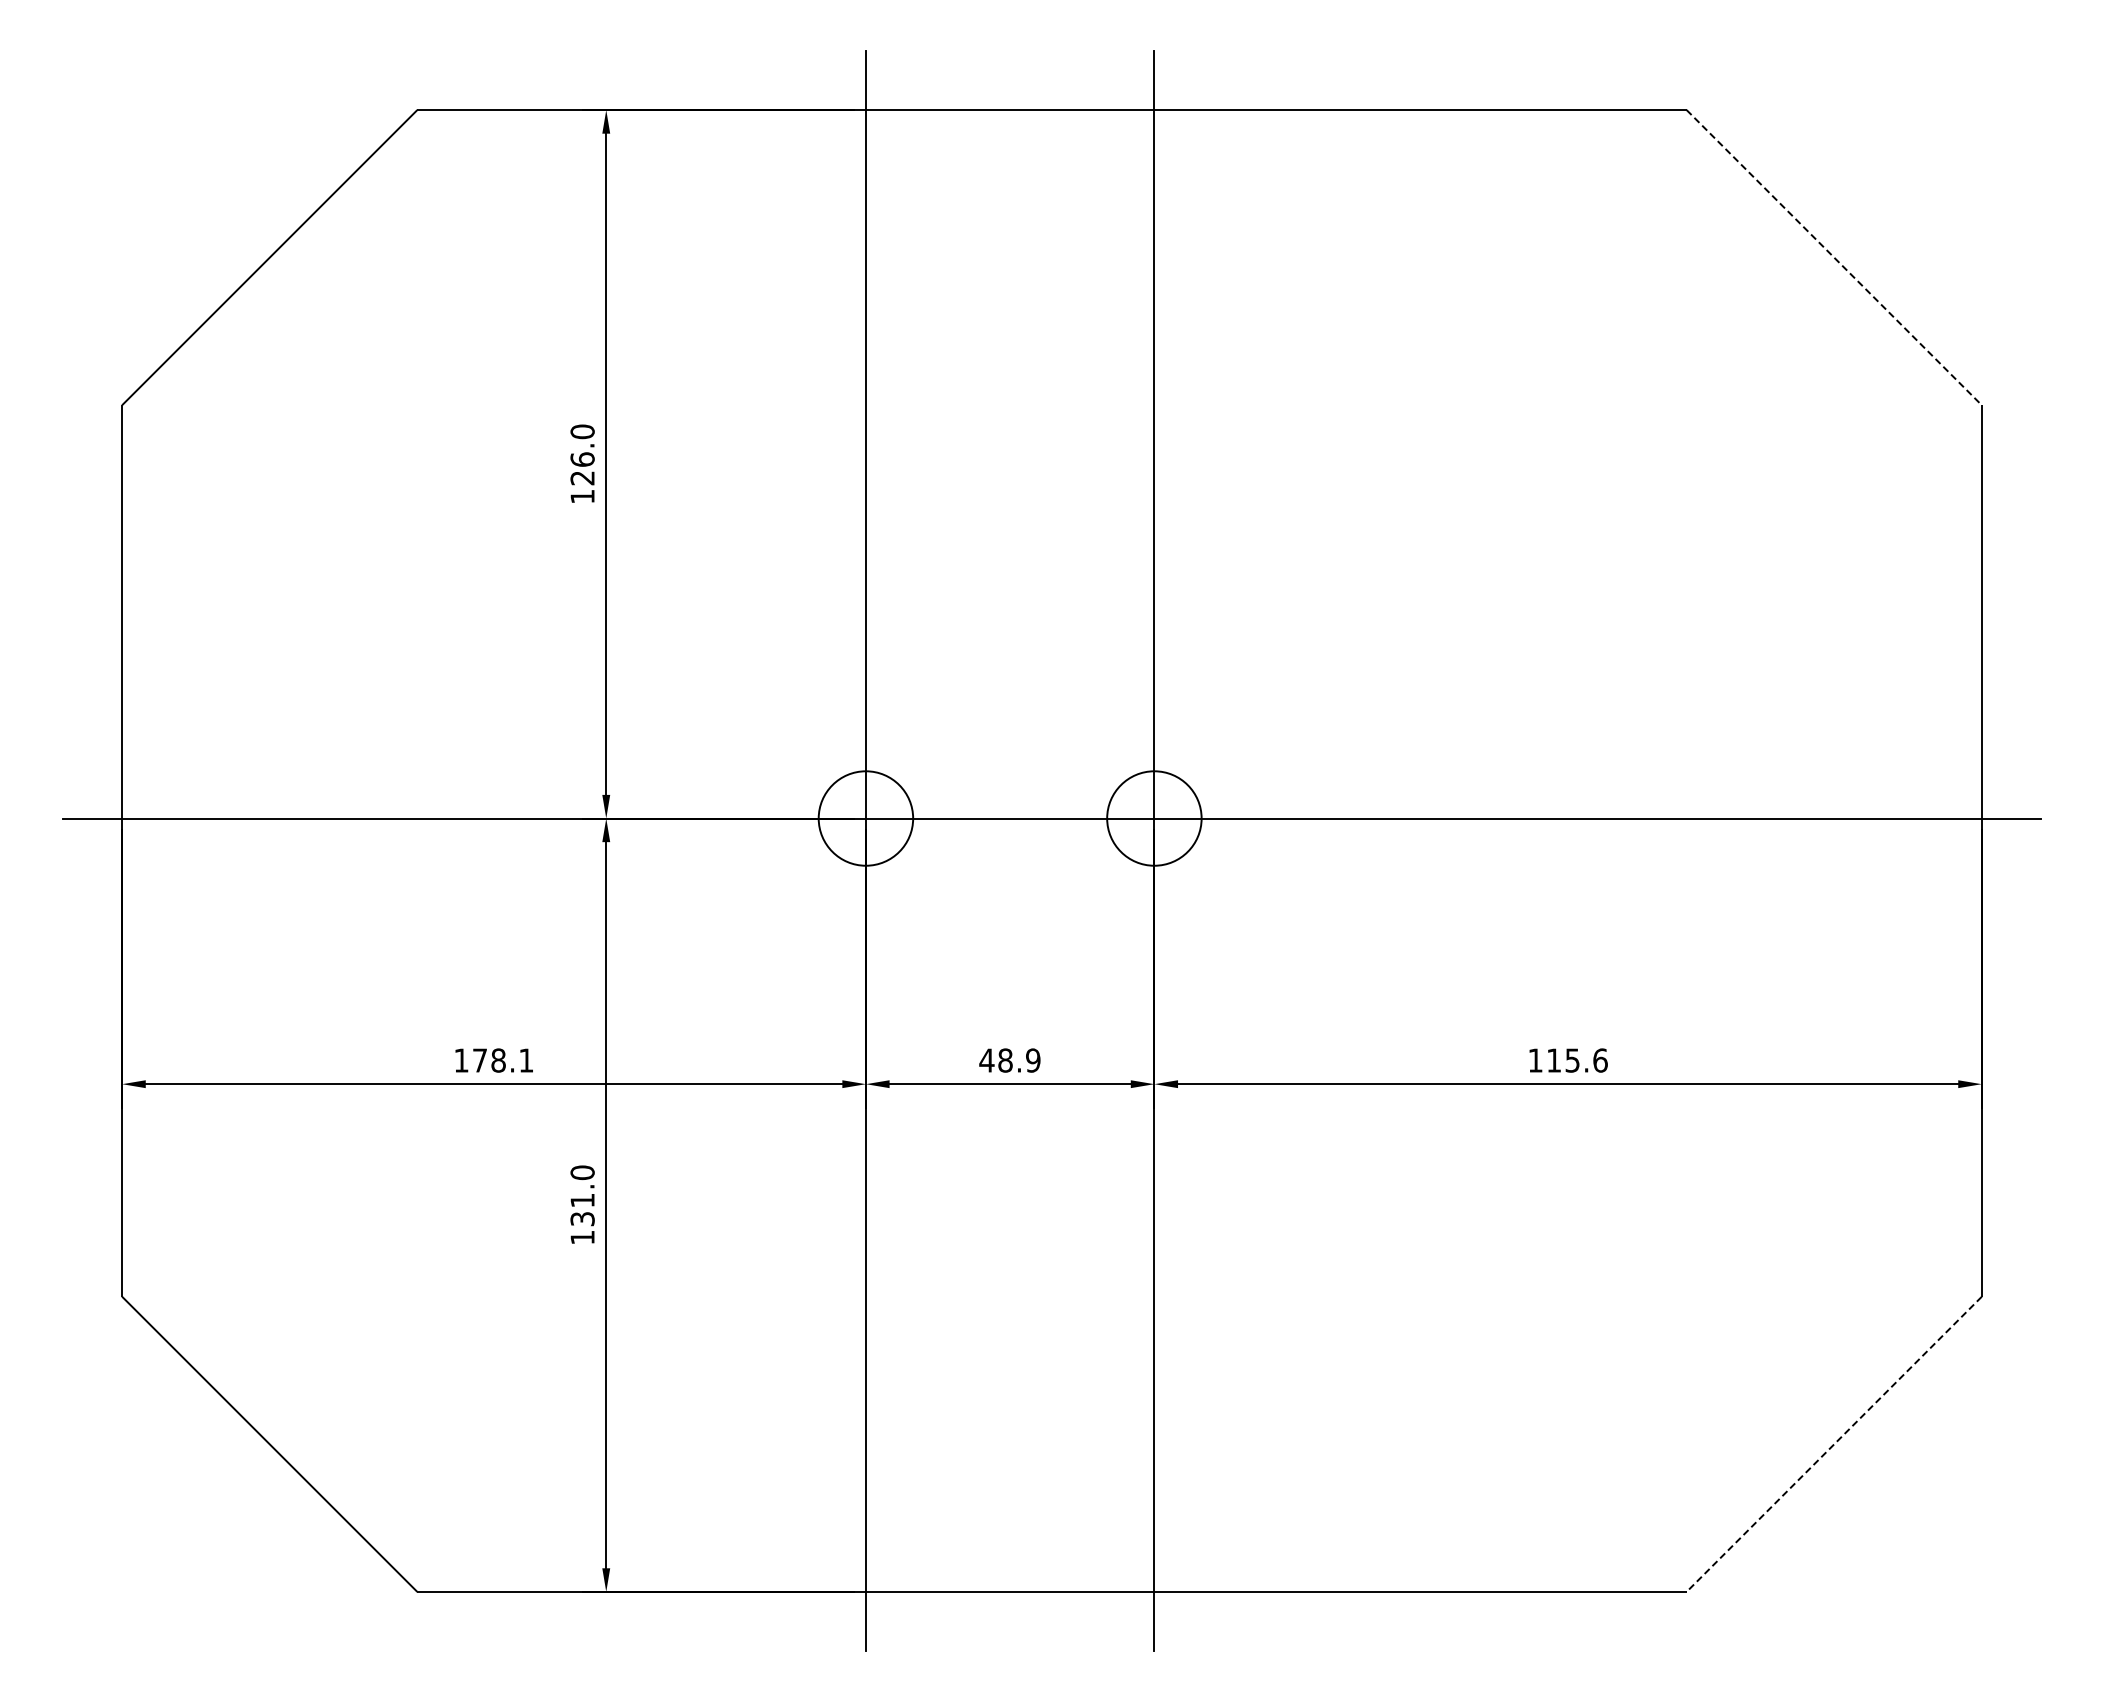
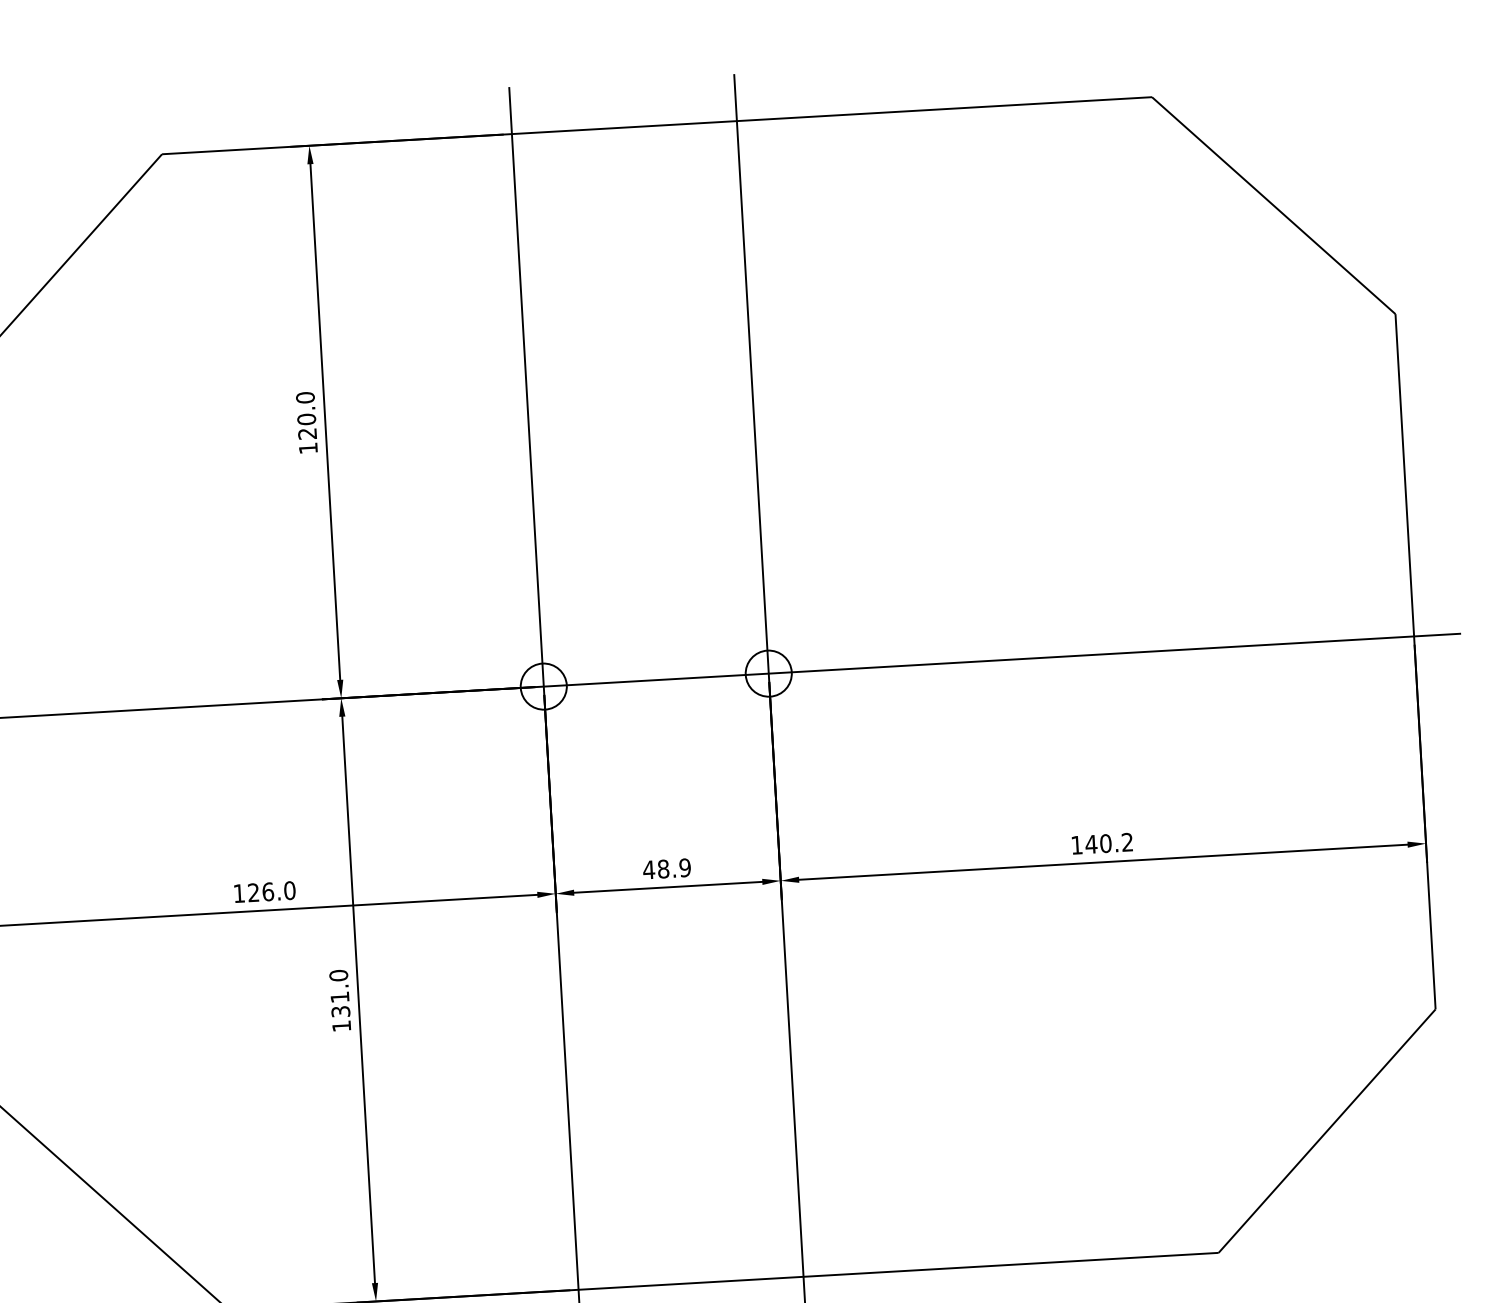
line: (1834, 257) -> (1273, 205), dashed -> solid
text: (582, 459) -> (306, 419), 126.0 -> 120.0
circle: (865, 818) -> (543, 686), size x0.62
circle: (1153, 818) -> (768, 673), size x0.62
text: (503, 1060) -> (272, 891), 178.1 -> 126.0
text: (1576, 1060) -> (1108, 843), 115.6 -> 140.2
line: (1834, 1444) -> (1327, 1131), dashed -> solid

